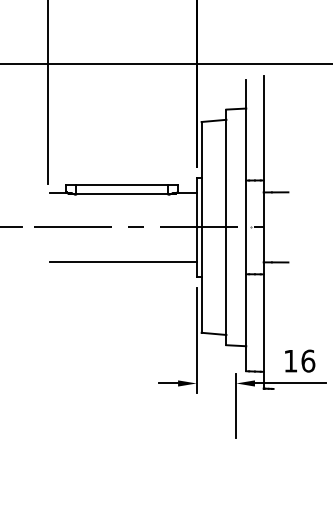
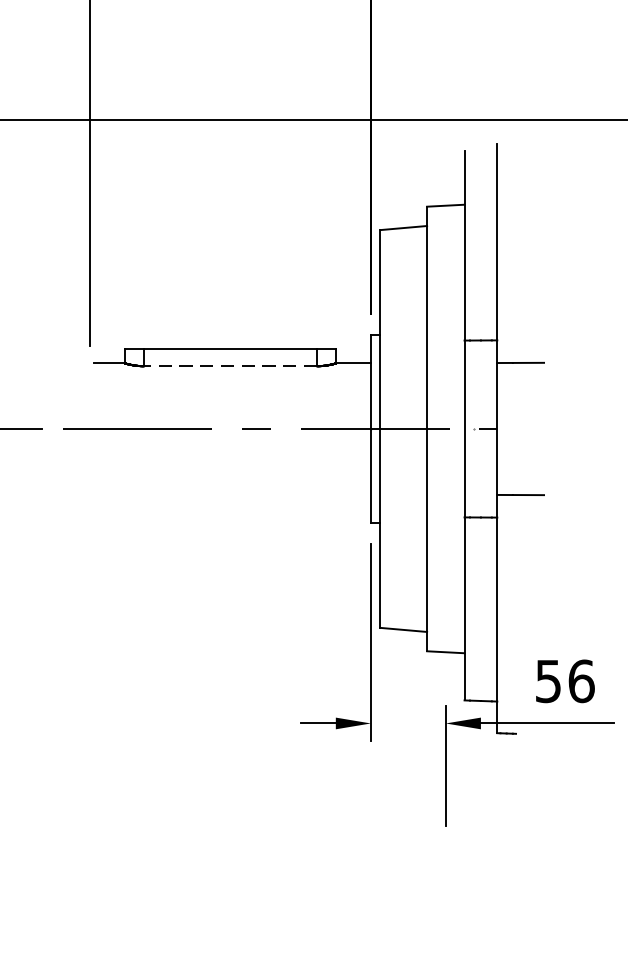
line: (122, 194) -> (230, 366), solid -> dashed
line: (122, 262) -> (230, 495), removed
text: (290, 361) -> (547, 682), 16 -> 56

